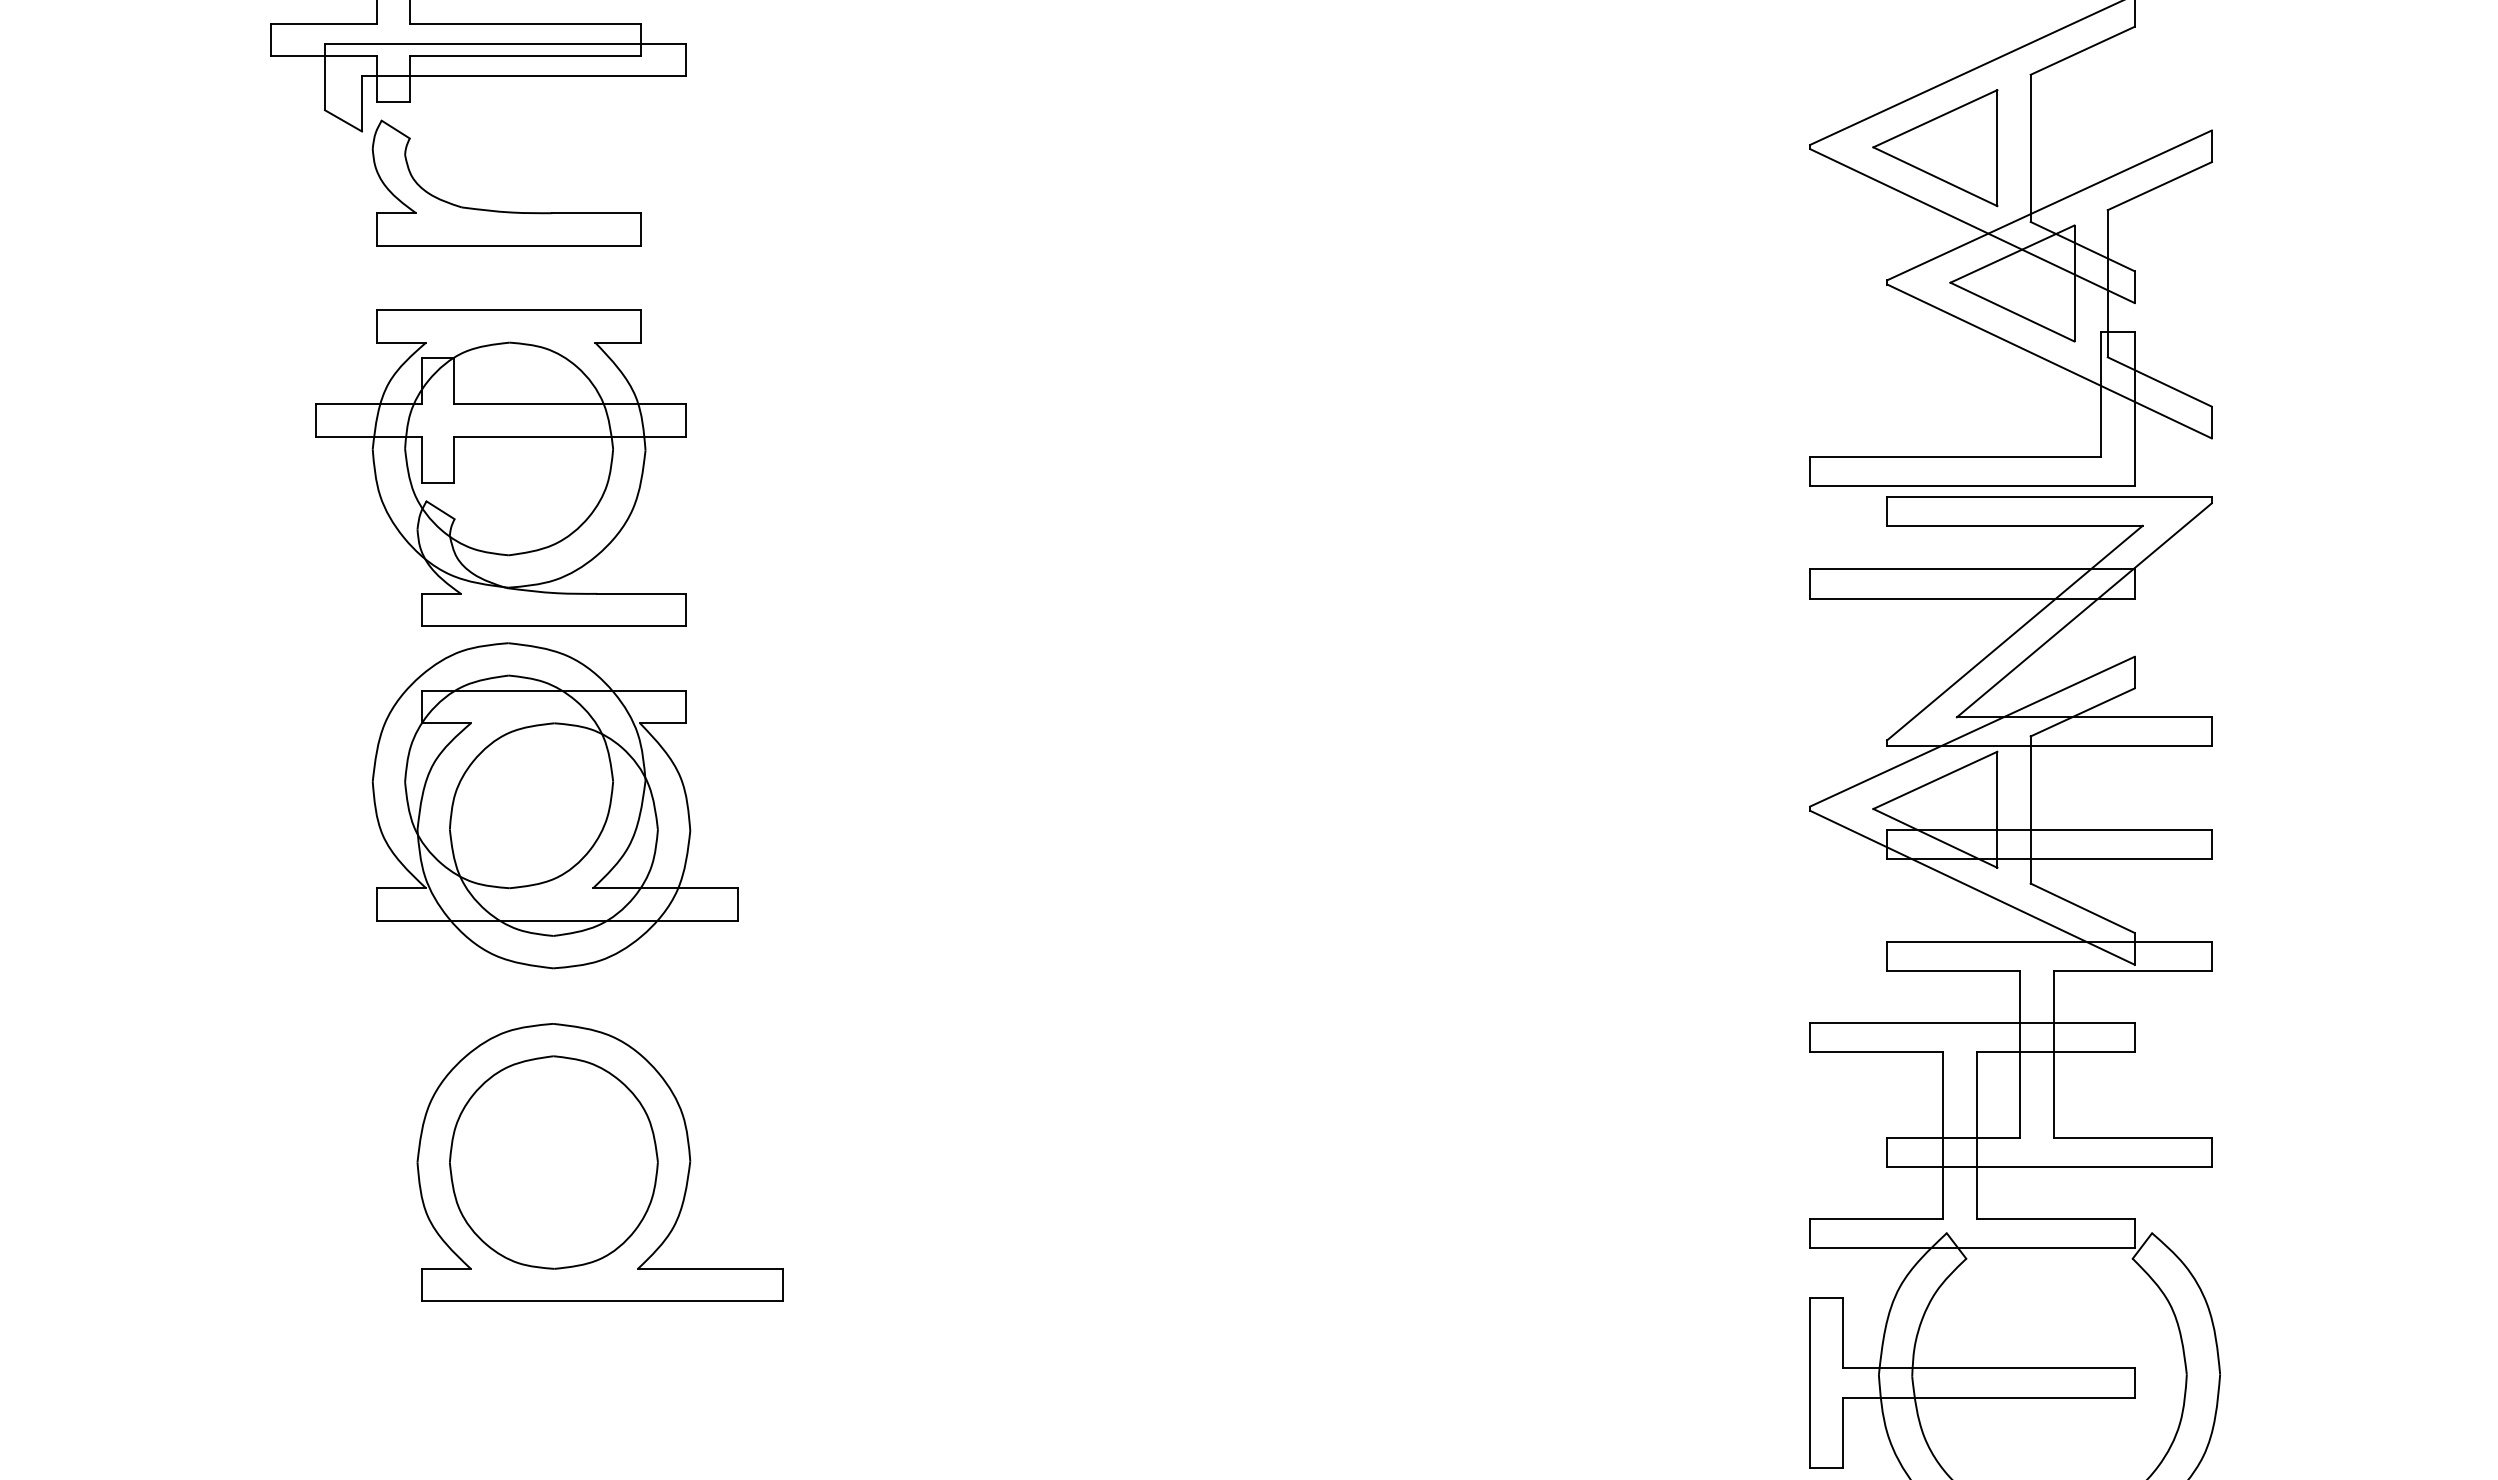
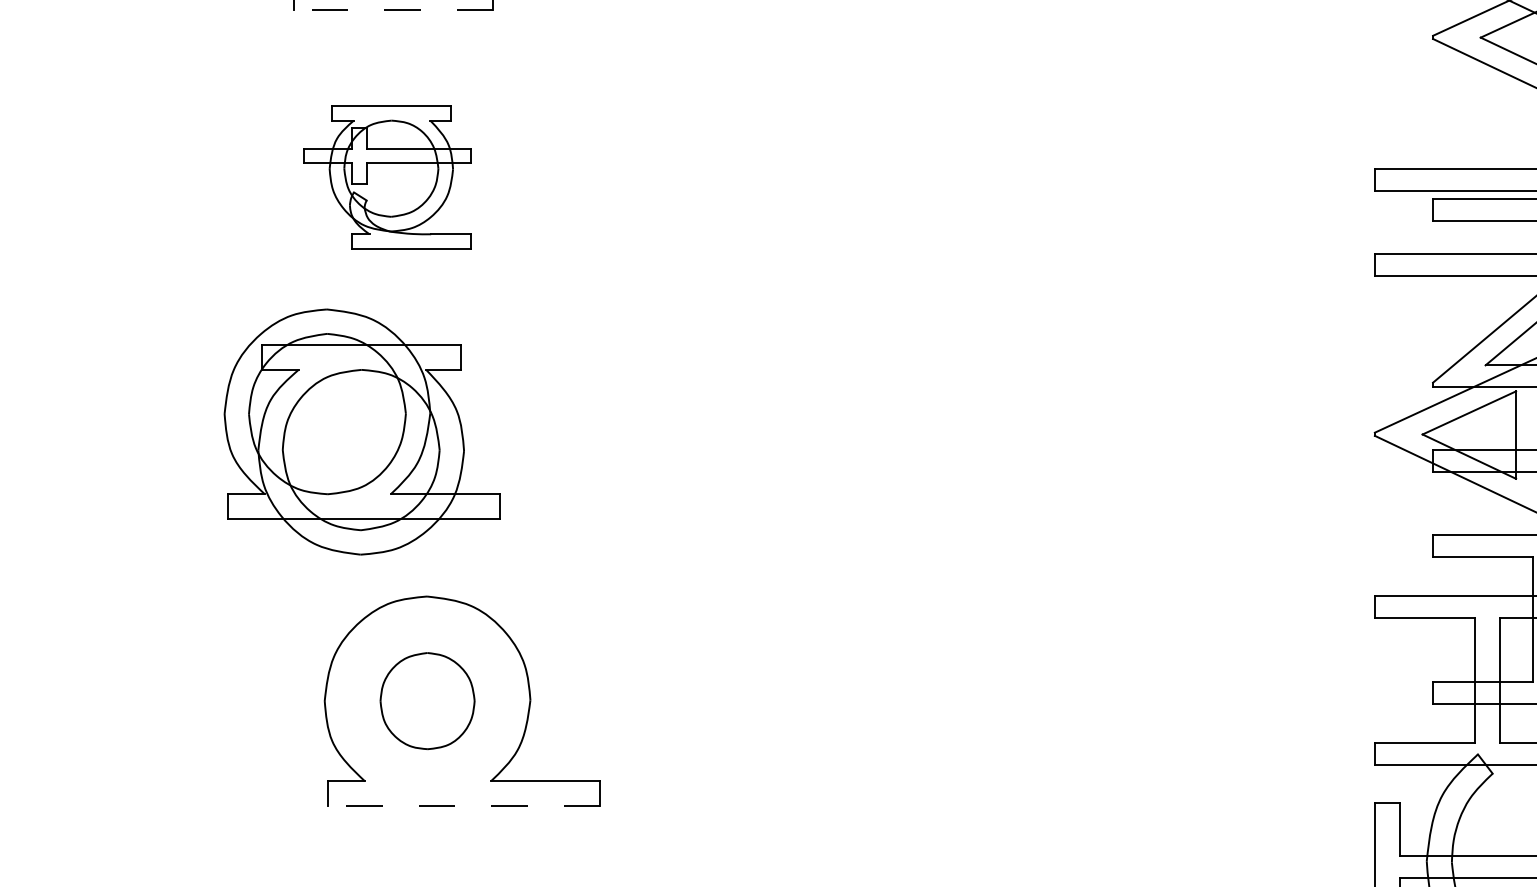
line: (509, 245) -> (394, 9), solid -> dashed
part: (500, 467) -> (387, 176), size x0.6
part: (554, 805) -> (361, 431), moved
part: (553, 1162) -> (427, 701), size x0.6
line: (601, 1301) -> (463, 805), solid -> dashed

